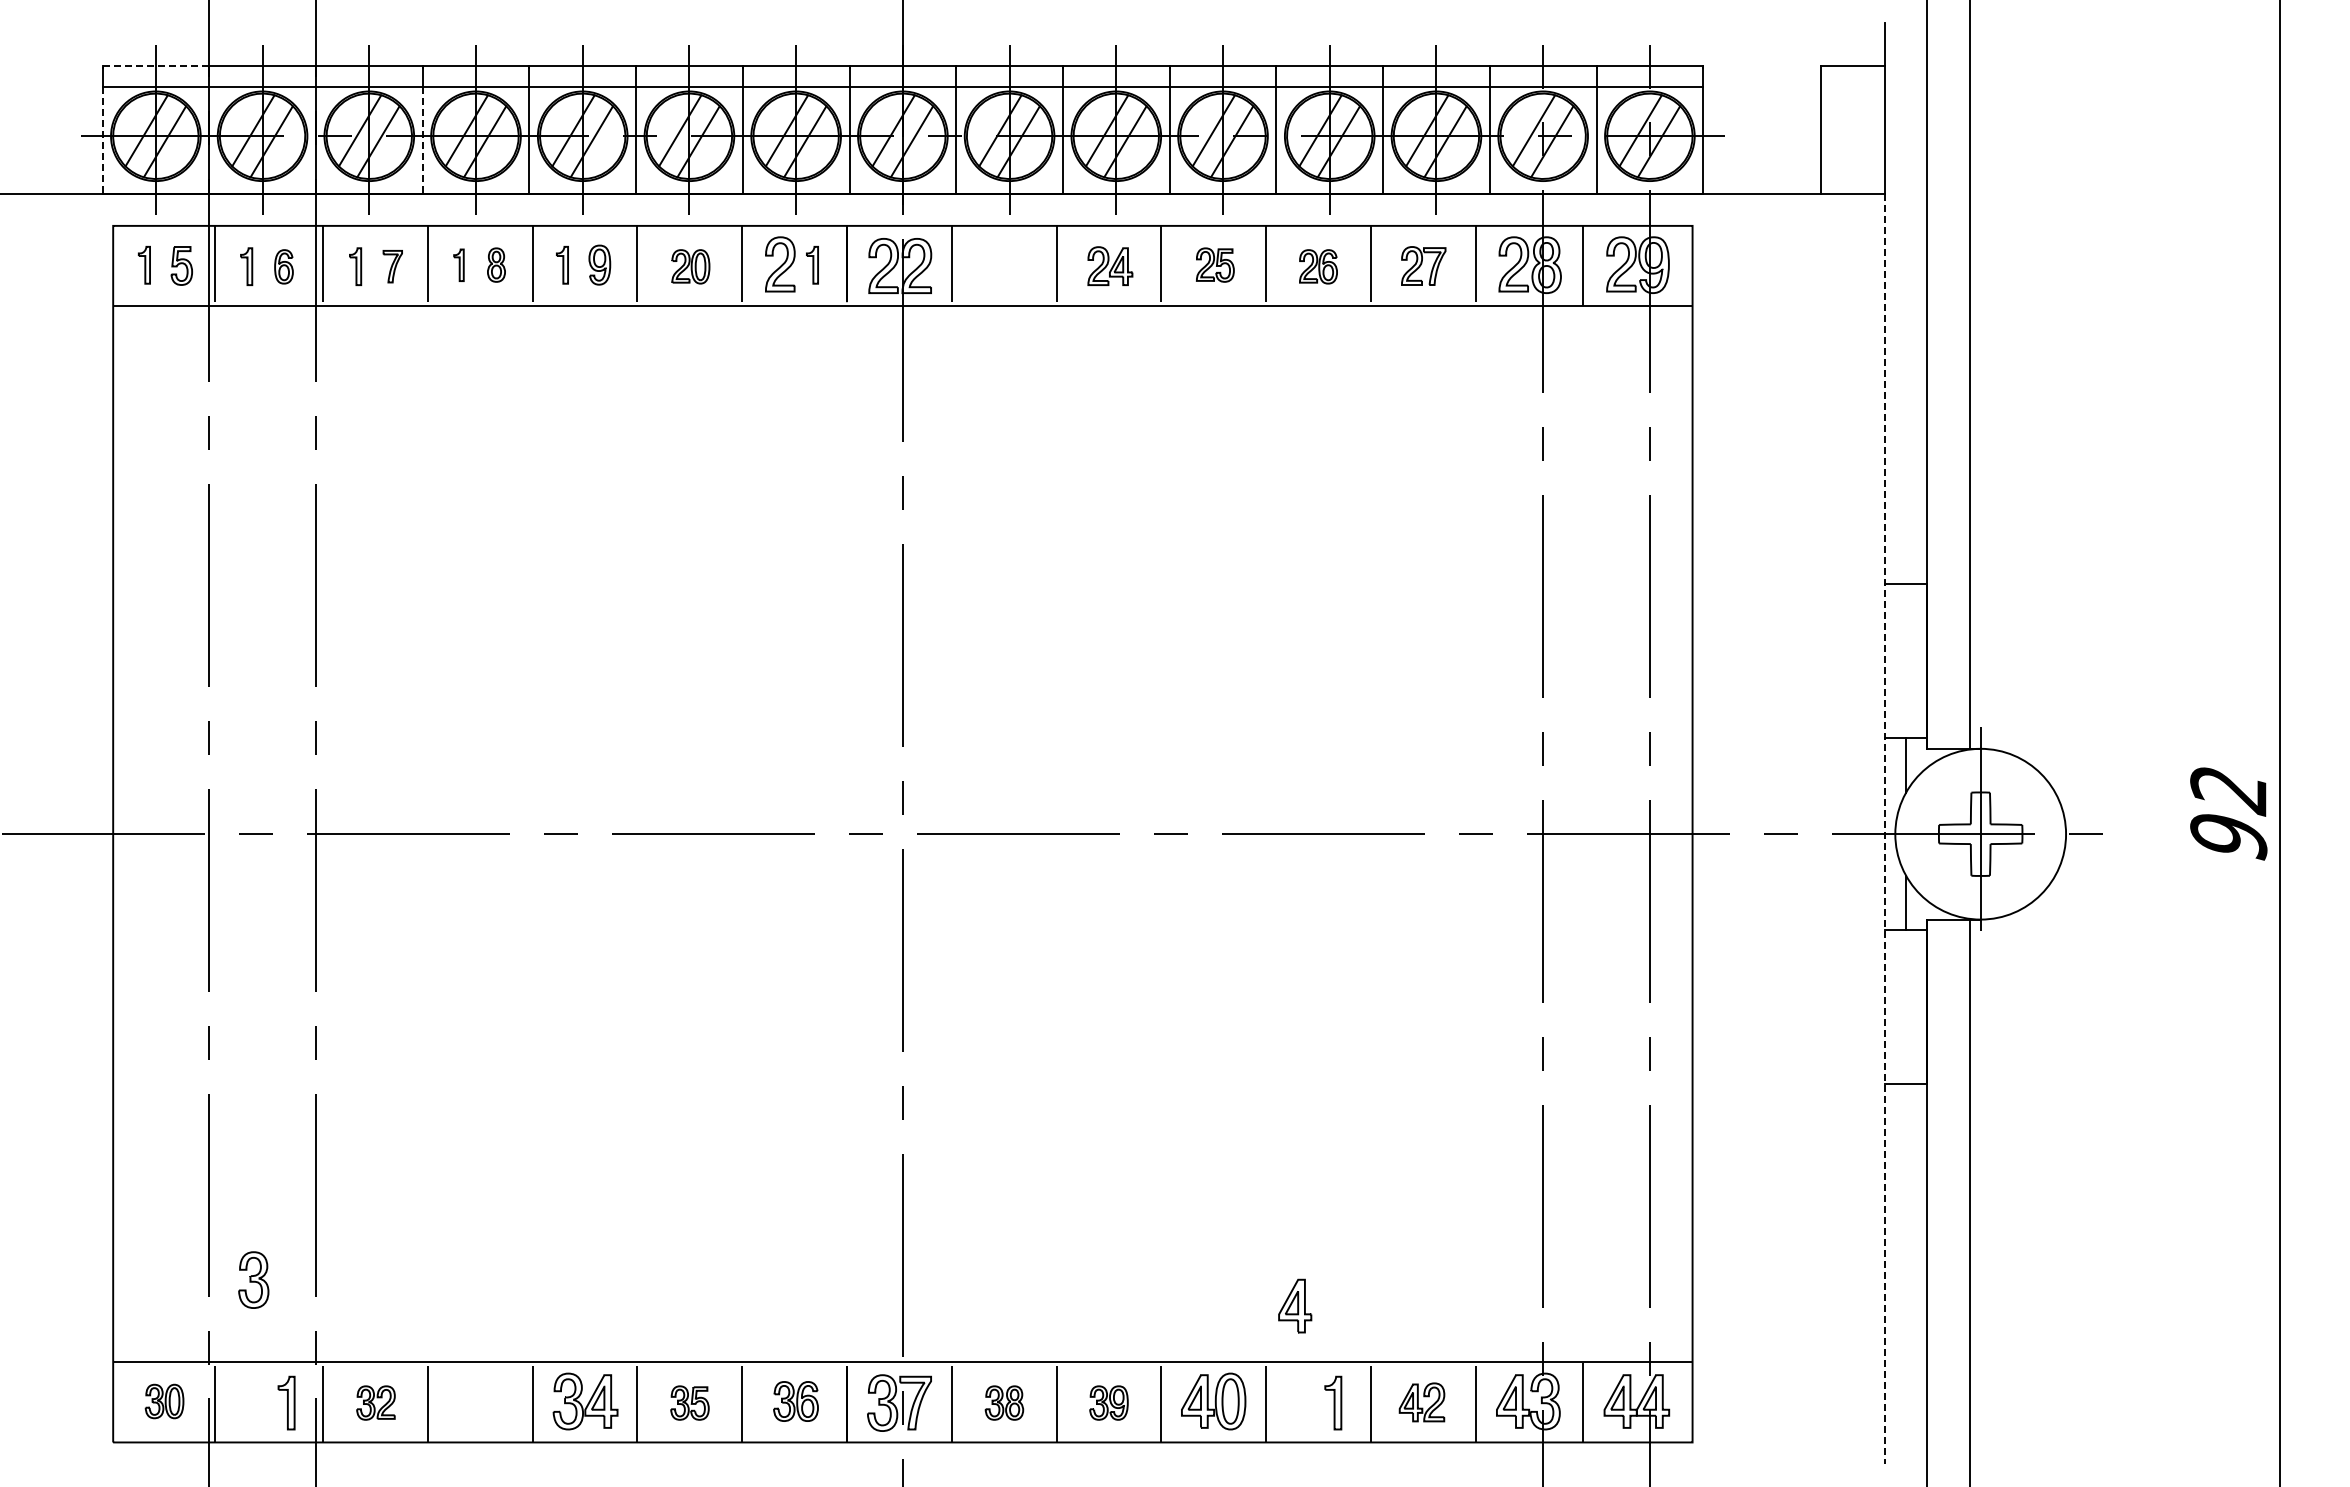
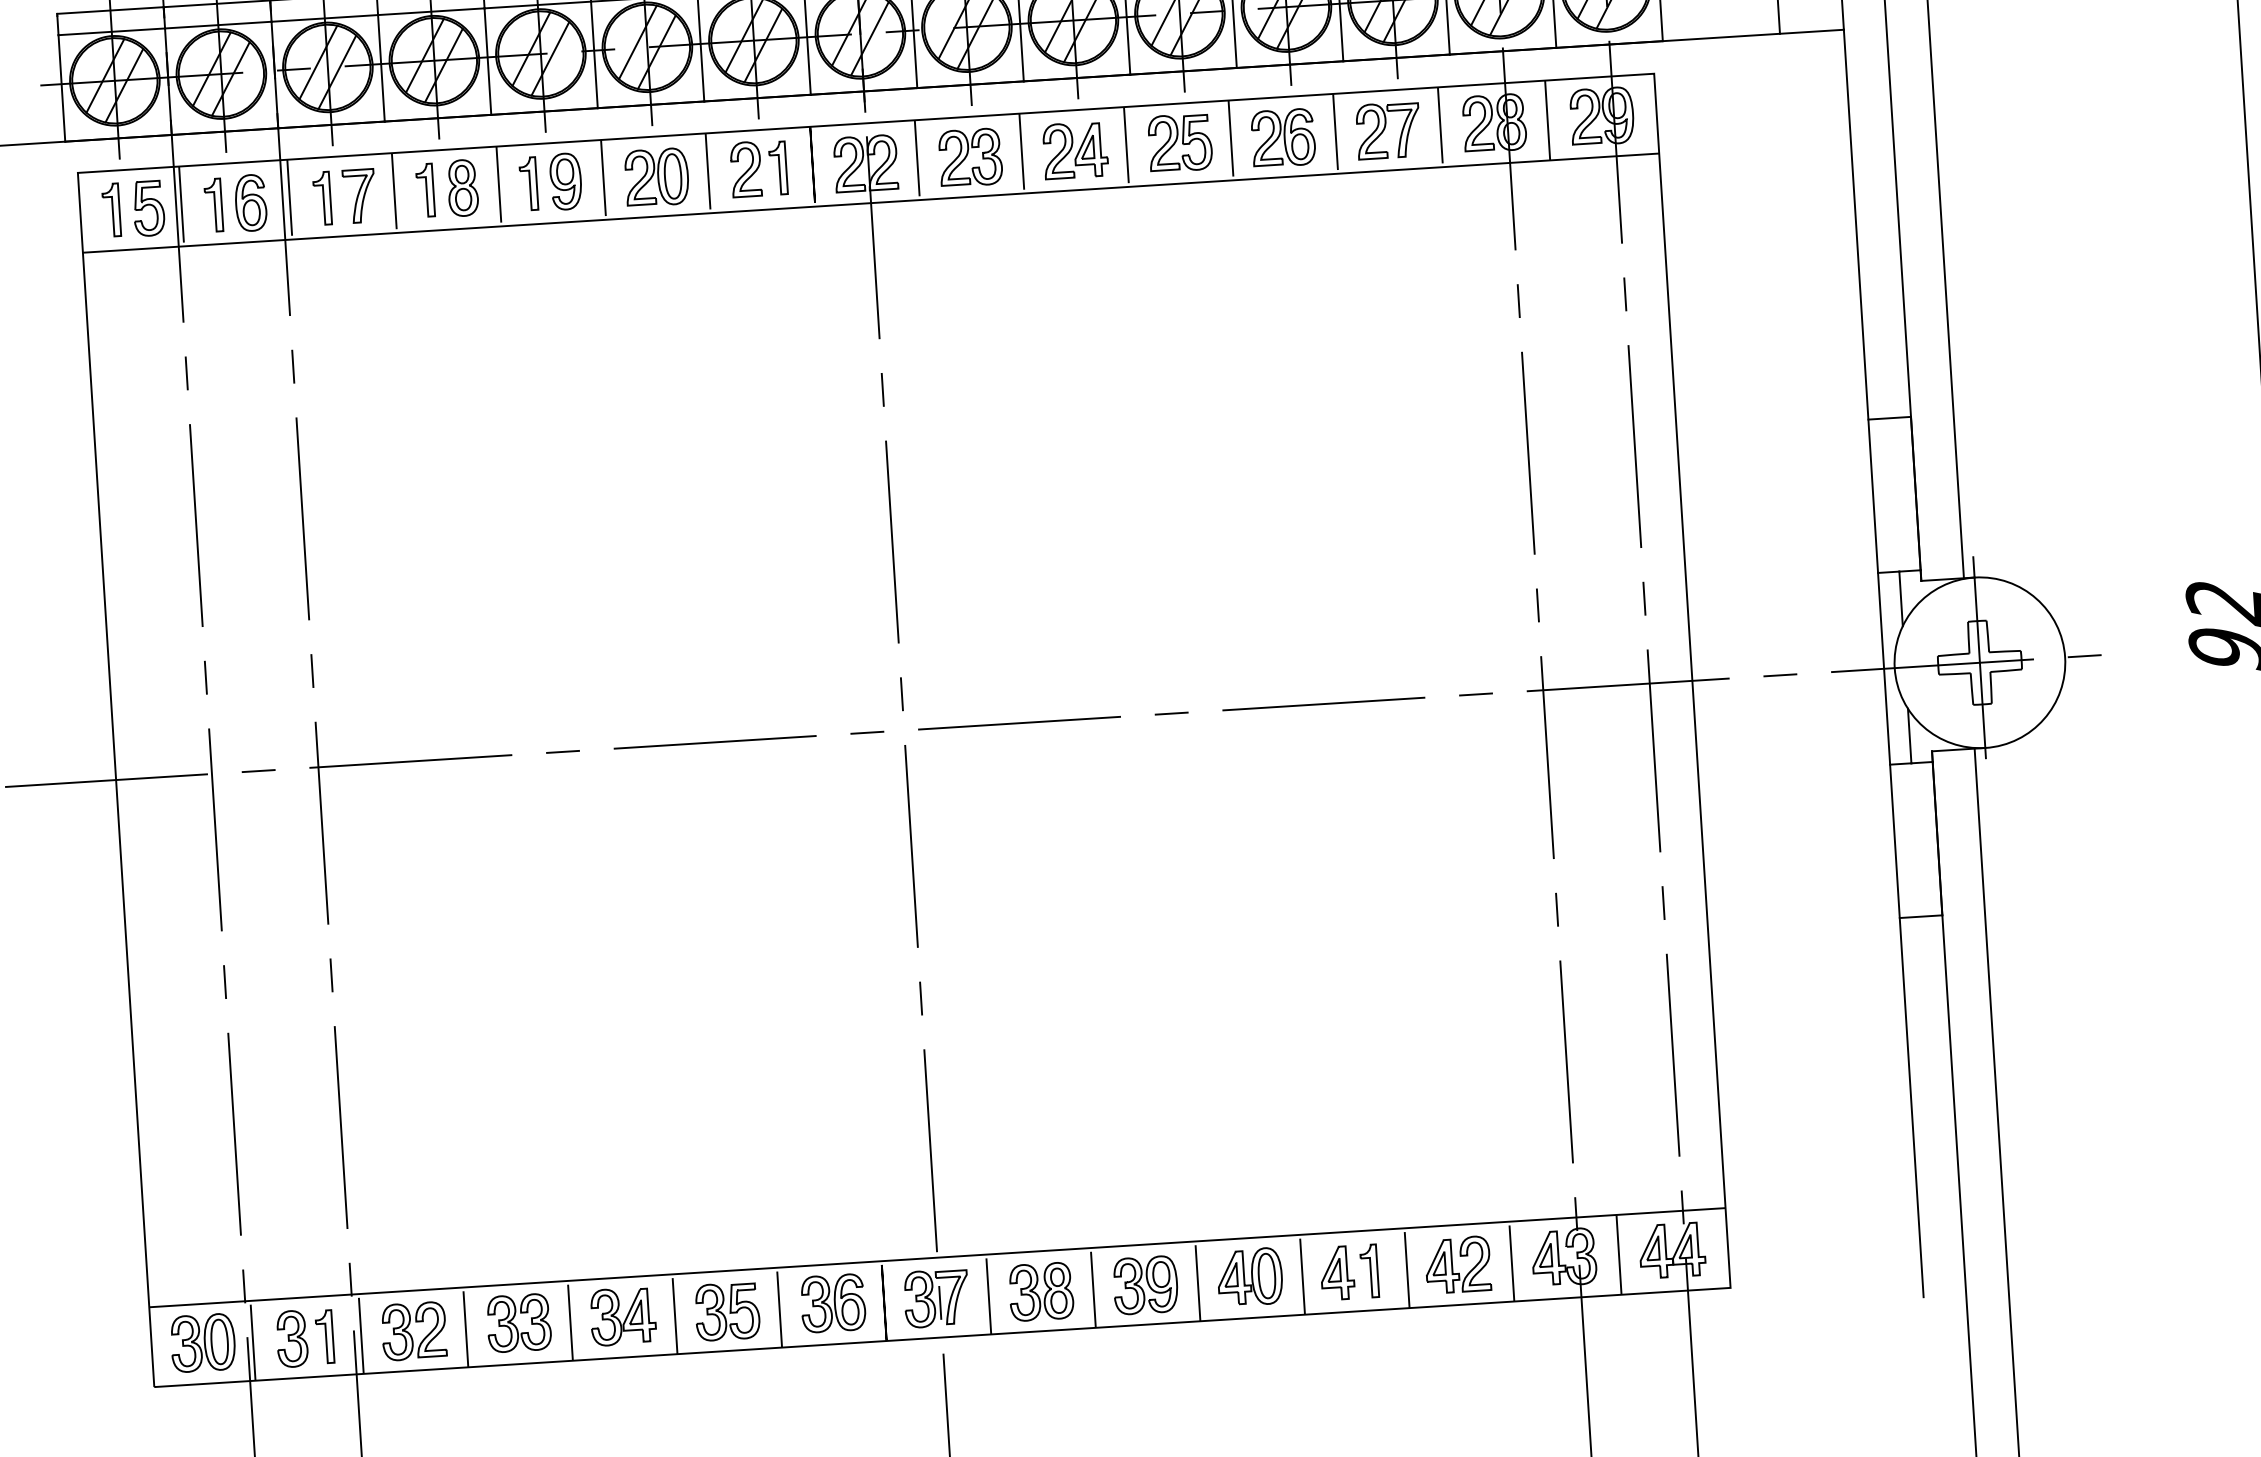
line: (155, 65) -> (110, 10), dashed -> solid
line: (102, 141) -> (61, 89), dashed -> solid
line: (422, 141) -> (381, 69), dashed -> solid
part: (496, 264) -> (462, 187), size x1.67
part: (599, 264) -> (565, 180), size x1.43
part: (1215, 264) -> (1180, 142), size x1.67
part: (144, 265) -> (111, 210), size x1.43
part: (181, 265) -> (148, 208), size x1.43
part: (458, 265) -> (425, 190), size x1.67
part: (562, 265) -> (528, 184), size x1.43
part: (812, 265) -> (778, 168), size x1.43
part: (1423, 265) -> (1388, 130), size x1.43
part: (246, 266) -> (213, 205), size x1.43
part: (283, 266) -> (250, 202), size x1.67
part: (355, 266) -> (322, 198), size x1.43
part: (392, 266) -> (359, 195), size x1.67
part: (690, 266) -> (656, 177), size x1.67
part: (1004, 266) -> (970, 157), added
part: (1110, 266) -> (1075, 150), size x1.43
part: (1318, 266) -> (1283, 137), size x1.67
line: (1884, 828) -> (1883, 663), dashed -> solid
part: (253, 1279) -> (291, 1338), moved
part: (1295, 1305) -> (1337, 1272), moved
part: (164, 1401) -> (202, 1342), size x1.67
part: (481, 1401) -> (519, 1323), added
part: (795, 1401) -> (832, 1303), size x1.43
part: (375, 1402) -> (413, 1330), size x1.67
part: (689, 1402) -> (726, 1311), size x1.67
part: (1004, 1402) -> (1041, 1291), size x1.67
part: (1108, 1402) -> (1145, 1284), size x1.67
part: (1421, 1402) -> (1457, 1265), size x1.43

